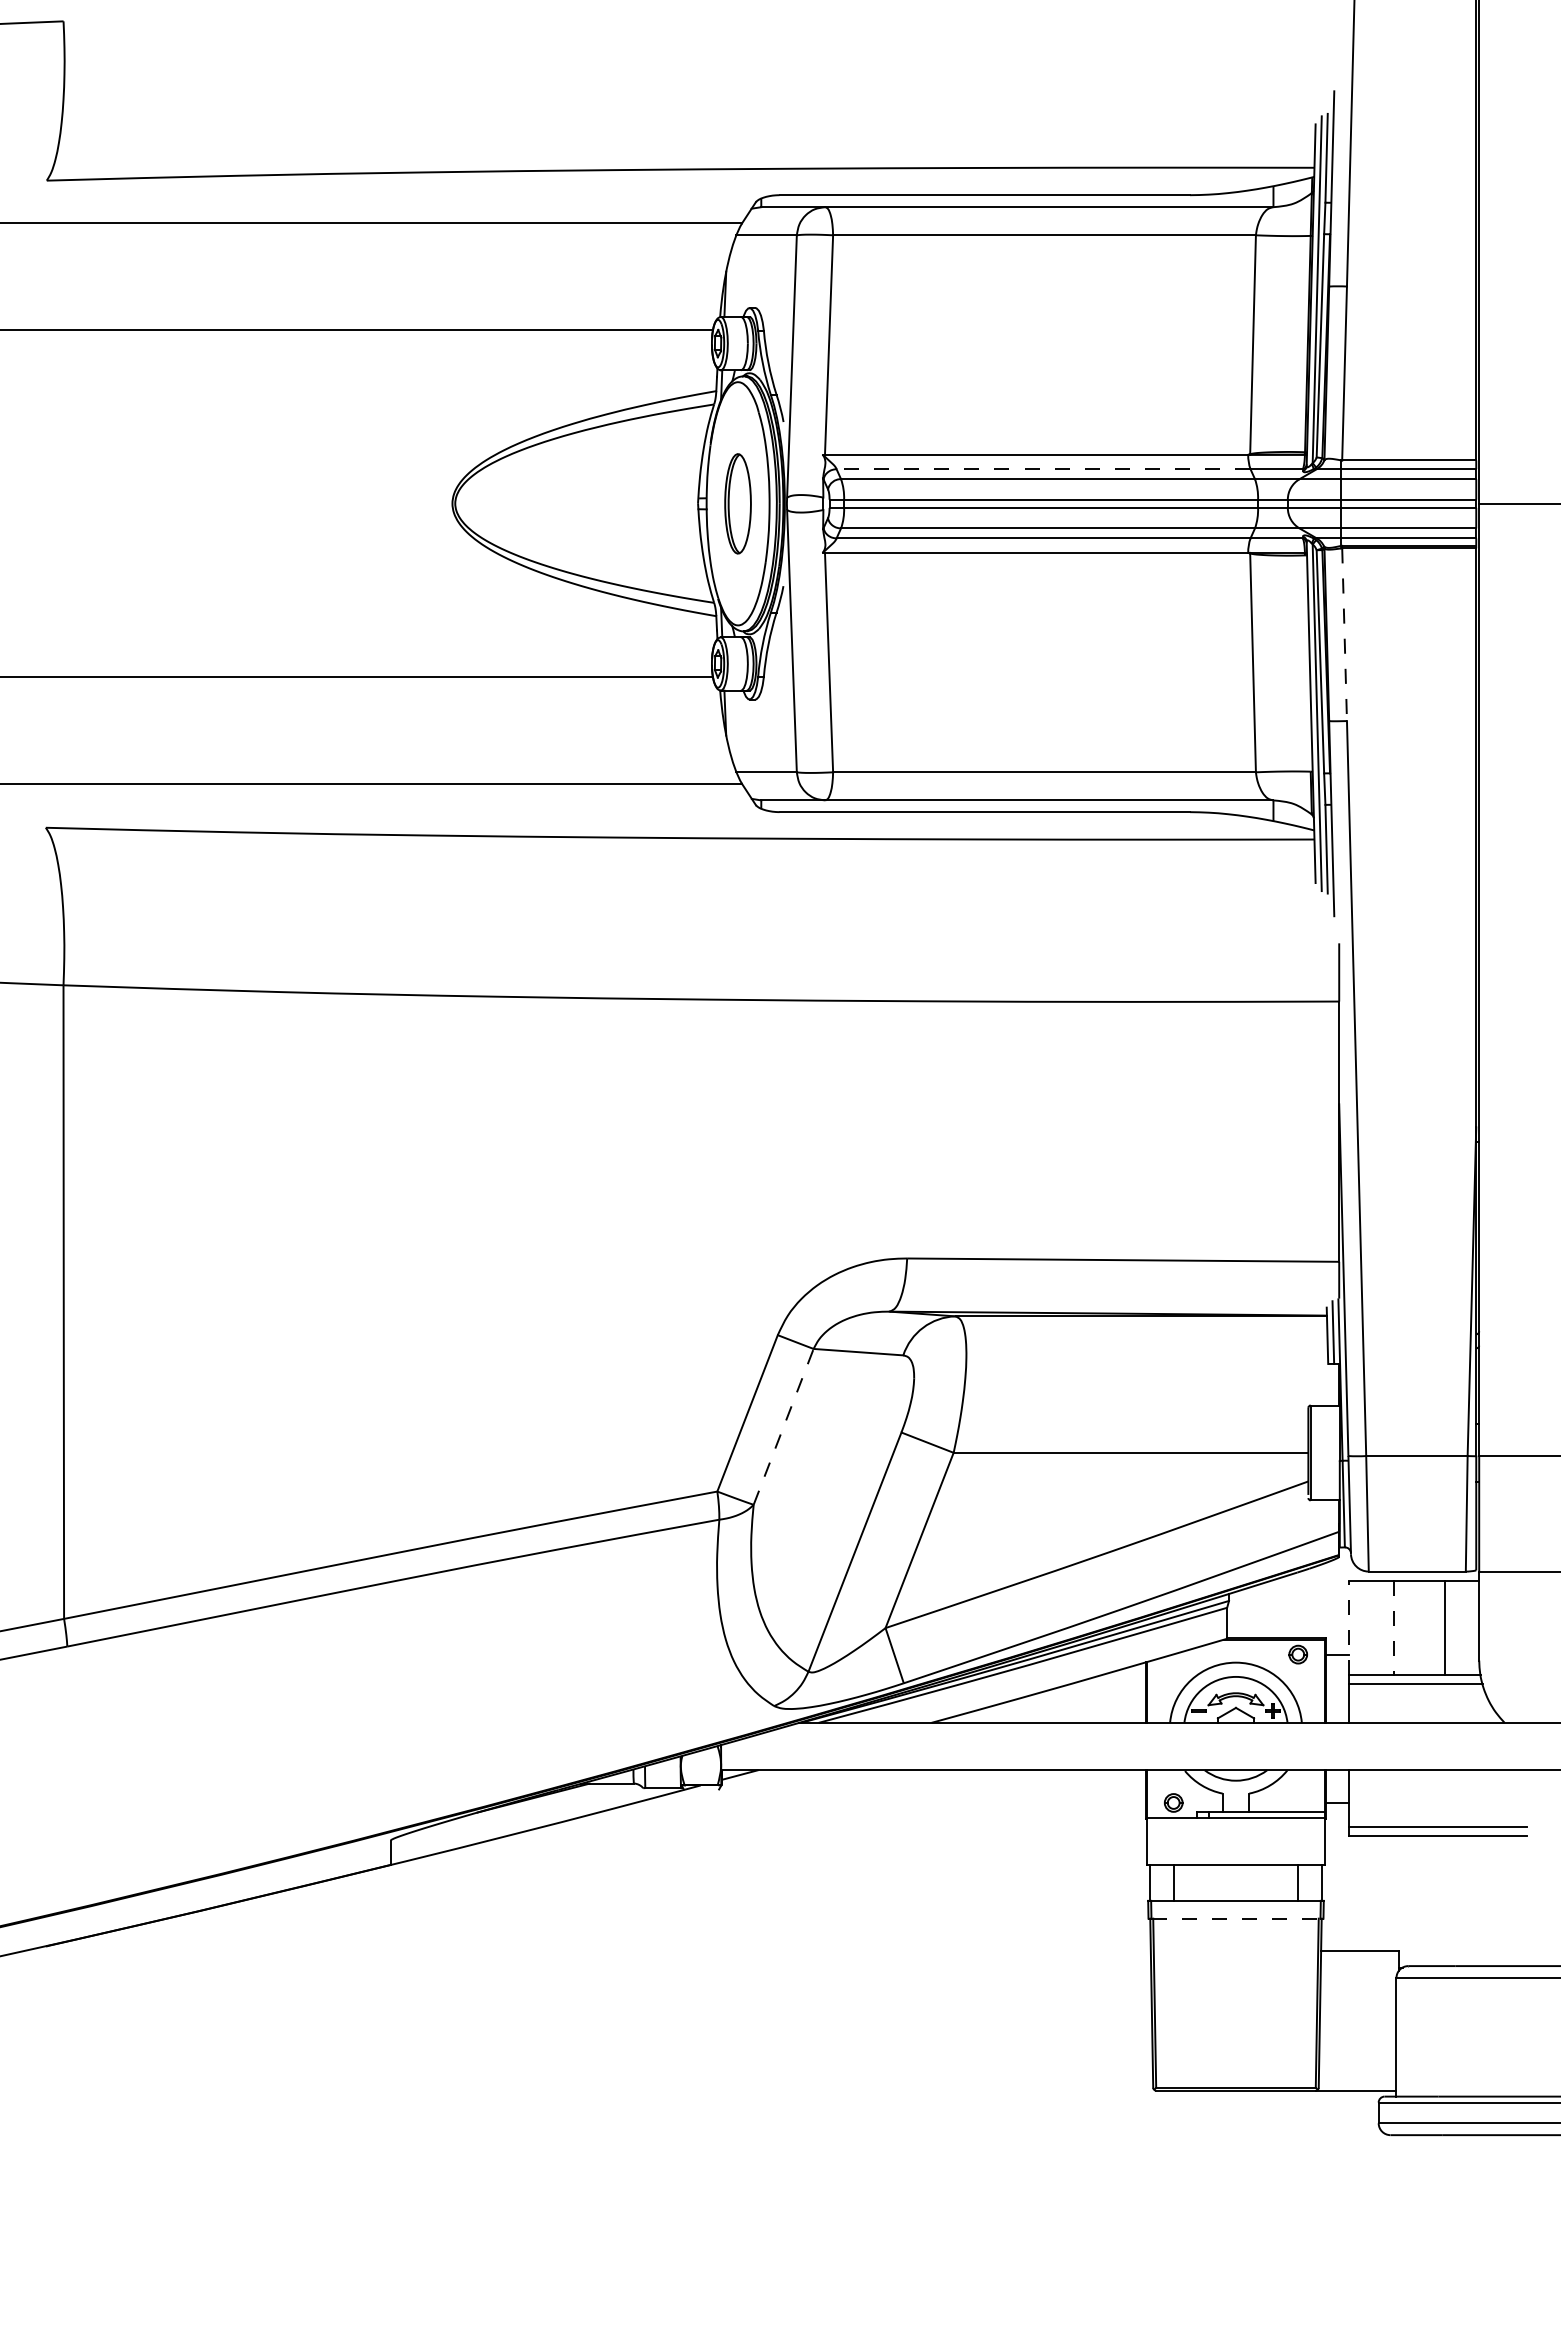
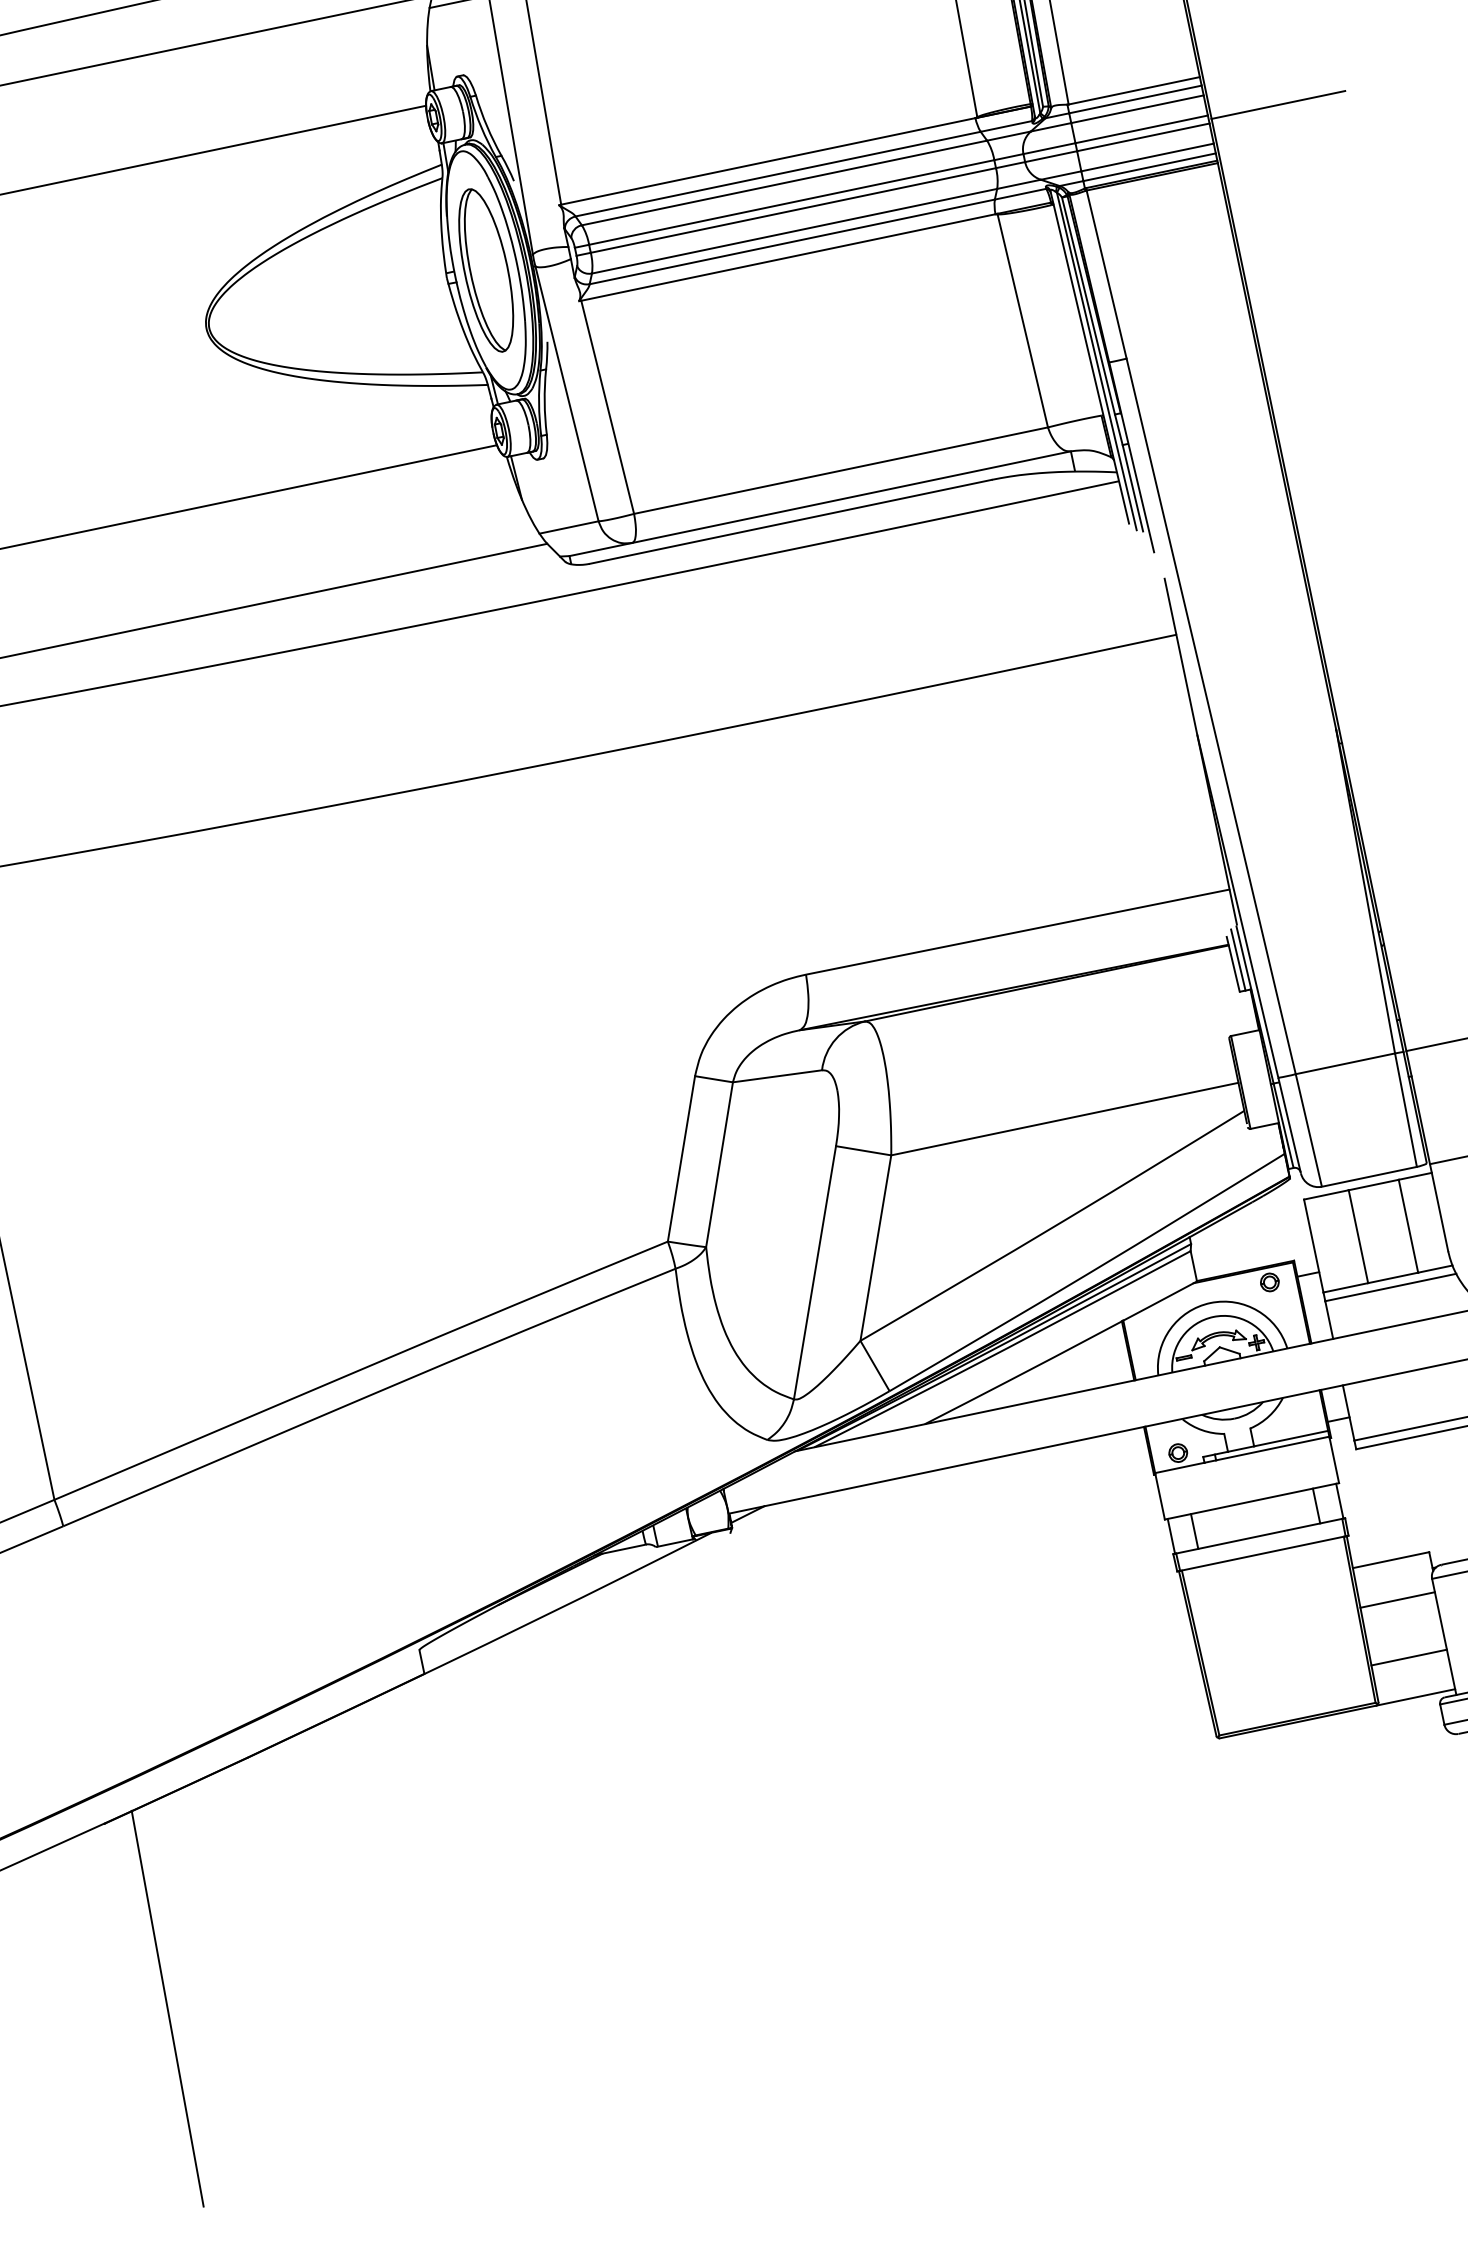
line: (1043, 469) -> (778, 174), dashed -> solid
part: (737, 503) -> (485, 270), size x1.67
line: (1344, 635) -> (1106, 275), dashed -> solid
line: (783, 1426) -> (719, 1164), dashed -> solid
line: (1348, 1627) -> (1313, 1245), dashed -> solid
line: (1394, 1628) -> (1358, 1237), dashed -> solid
line: (1235, 1918) -> (1262, 1553), dashed -> solid
line: (1358, 1991) -> (1397, 1599), added
line: (1357, 2050) -> (1408, 1657), added
line: (70, 2140) -> (167, 2009), added

